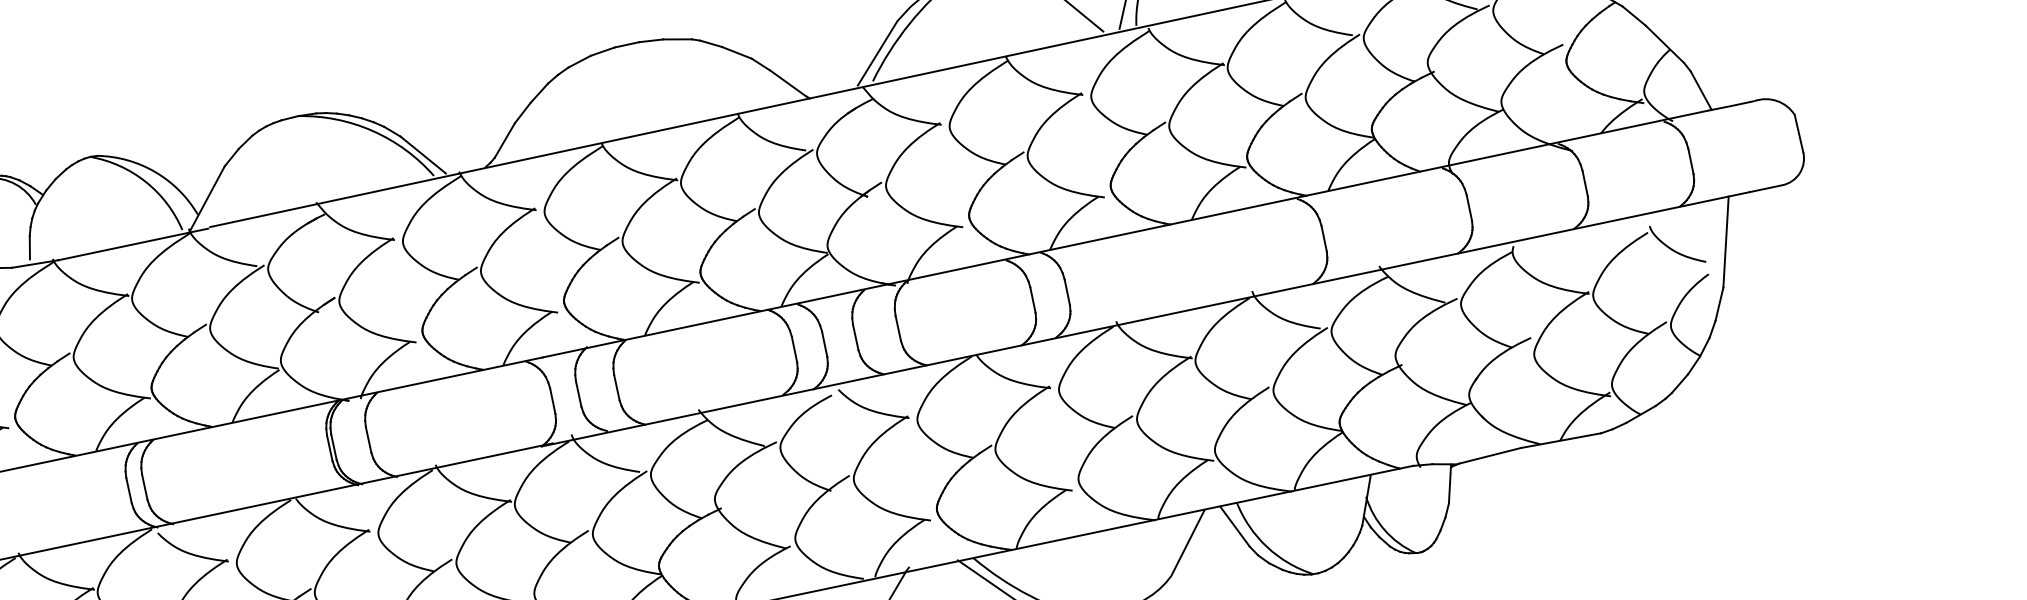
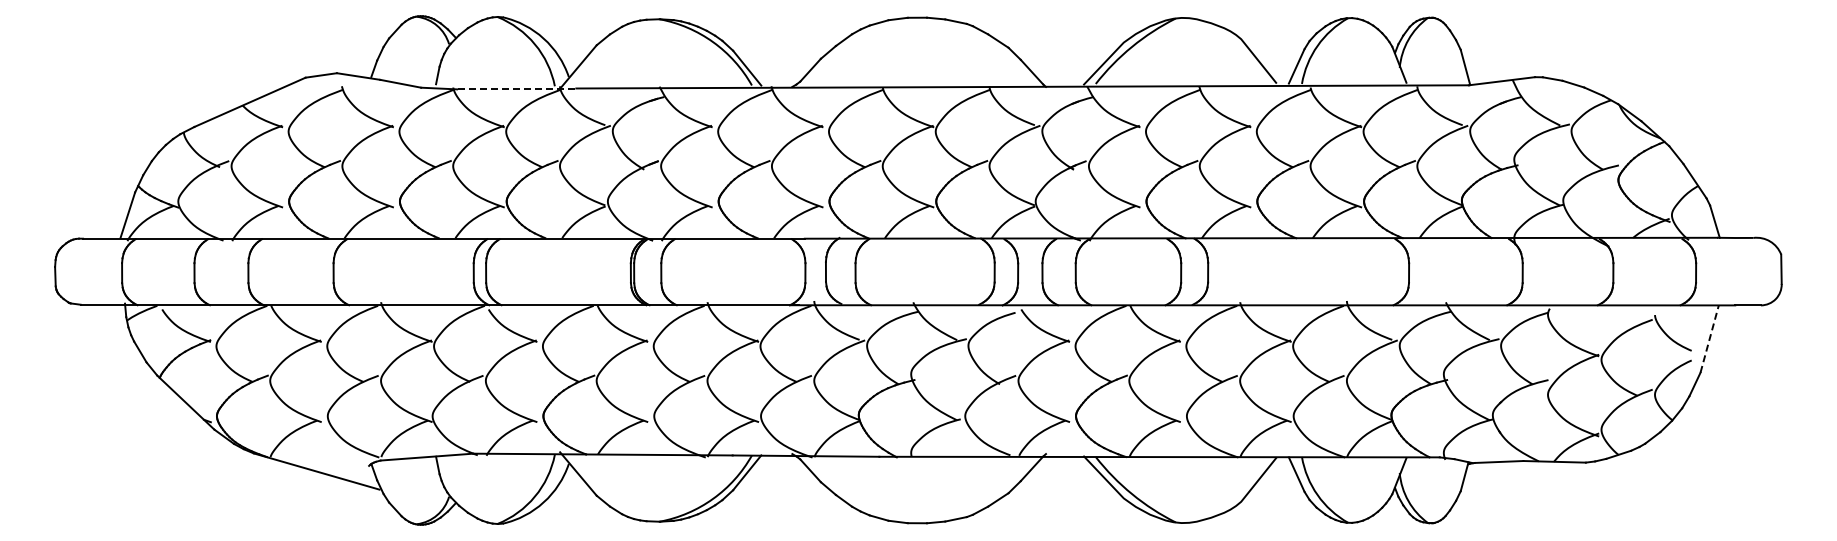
line: (1725, 242) -> (1709, 339), solid -> dashed
line: (132, 244) -> (515, 89), solid -> dashed

